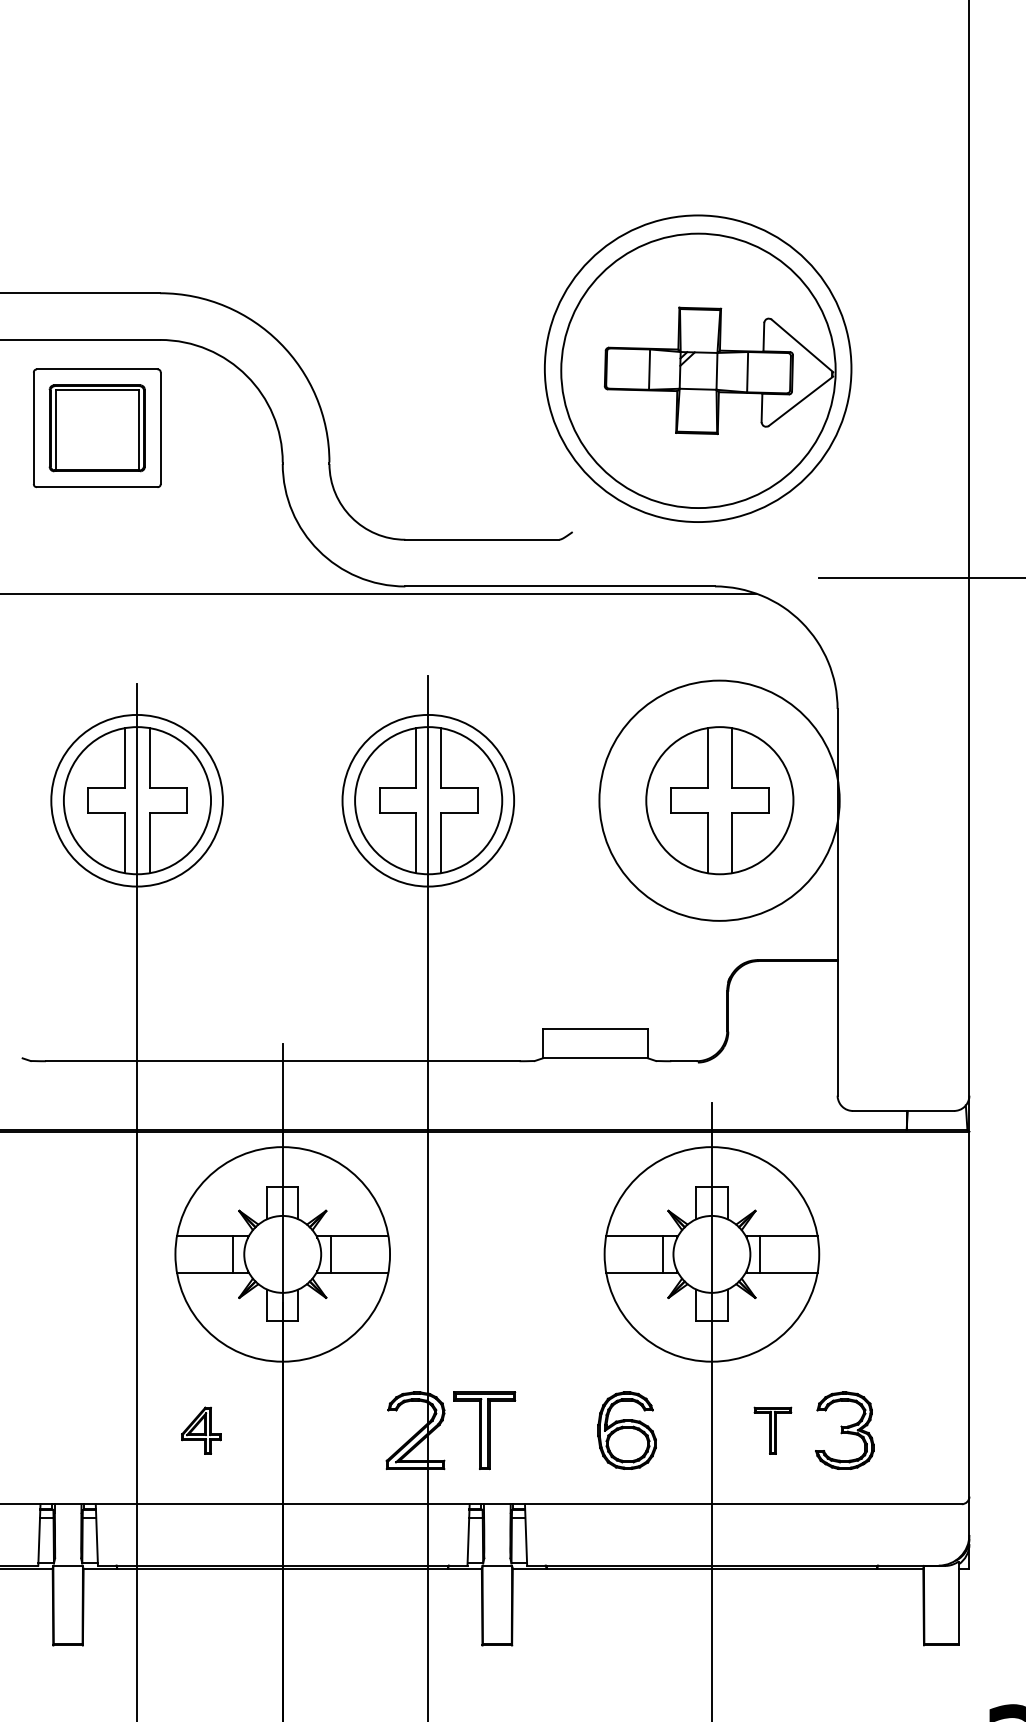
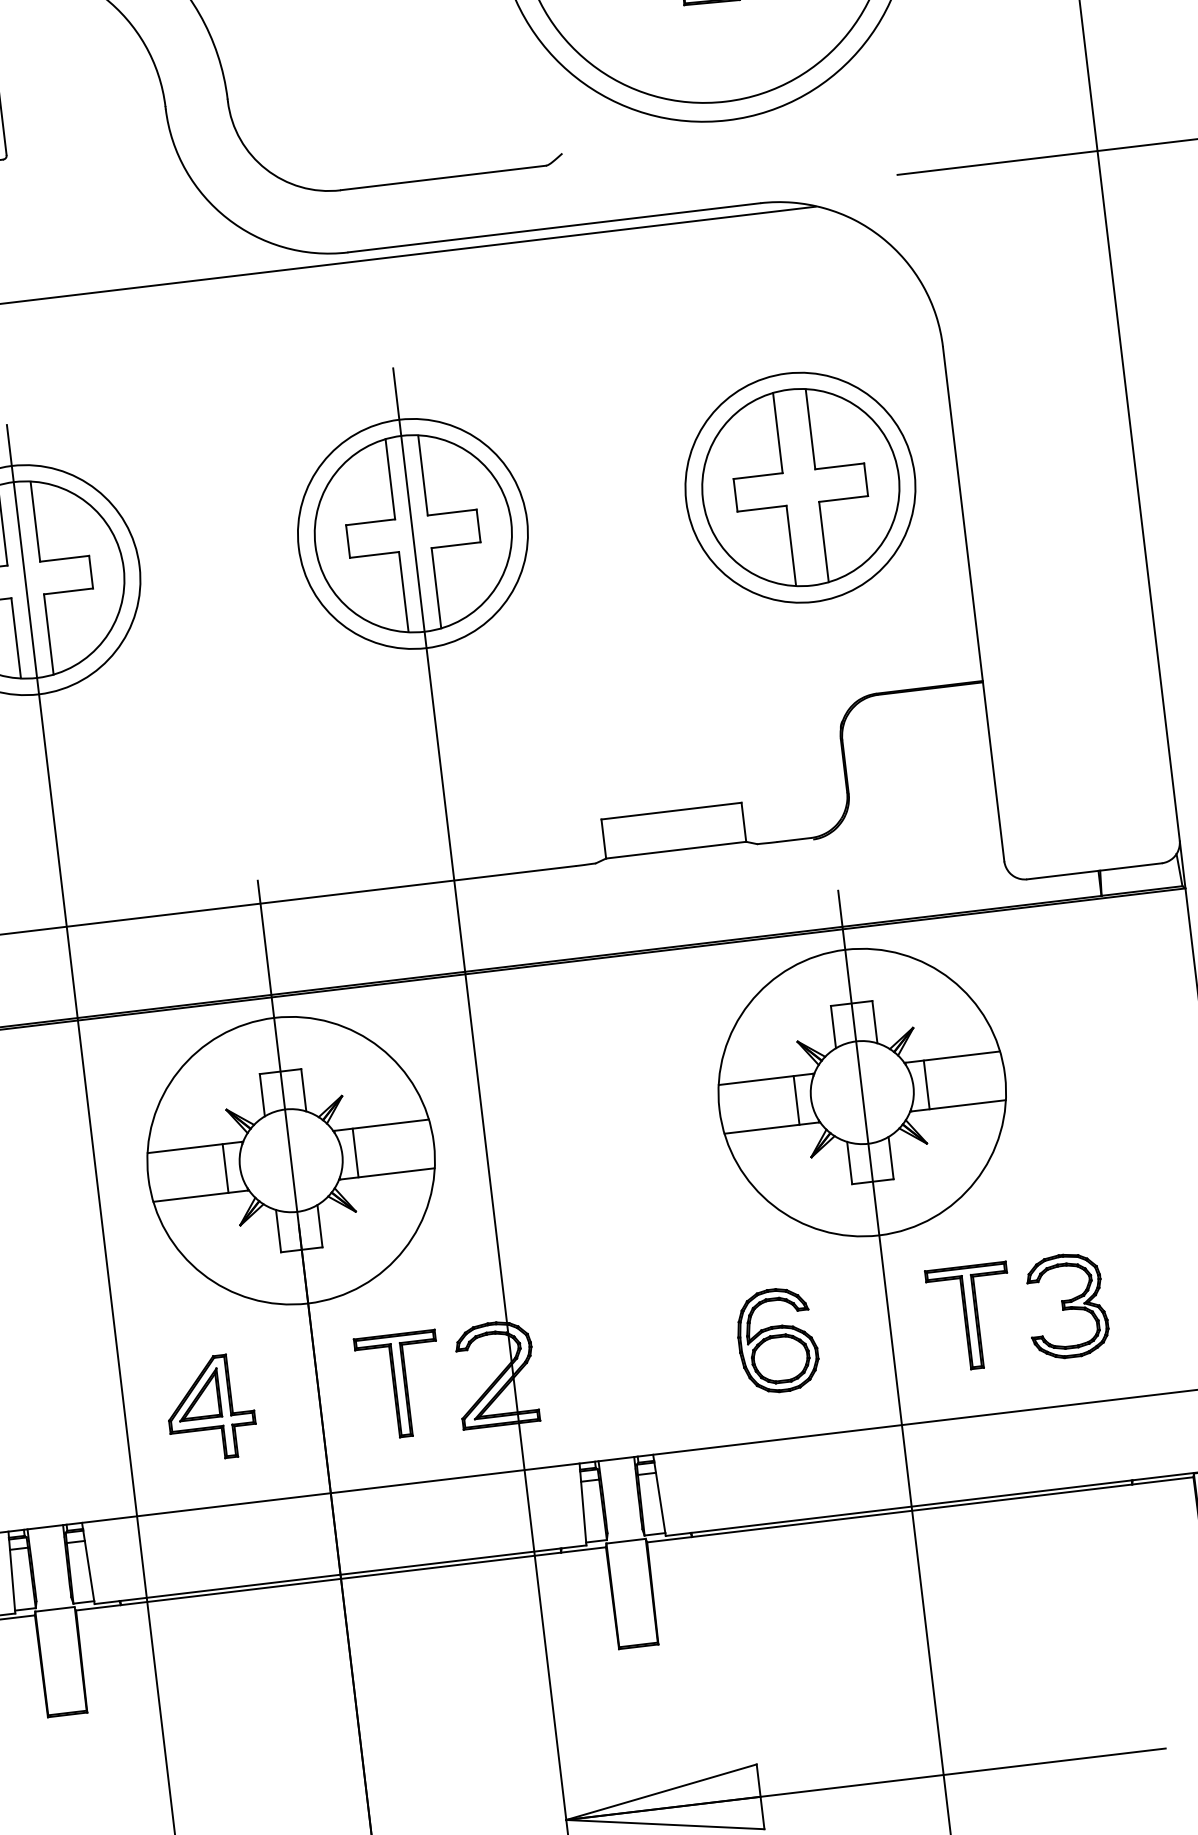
circle: (719, 800) -> (800, 487), size x0.71
part: (201, 1430) -> (211, 1407), size x1.67
part: (484, 1430) -> (399, 1385), moved
part: (772, 1430) -> (970, 1317), size x1.67

